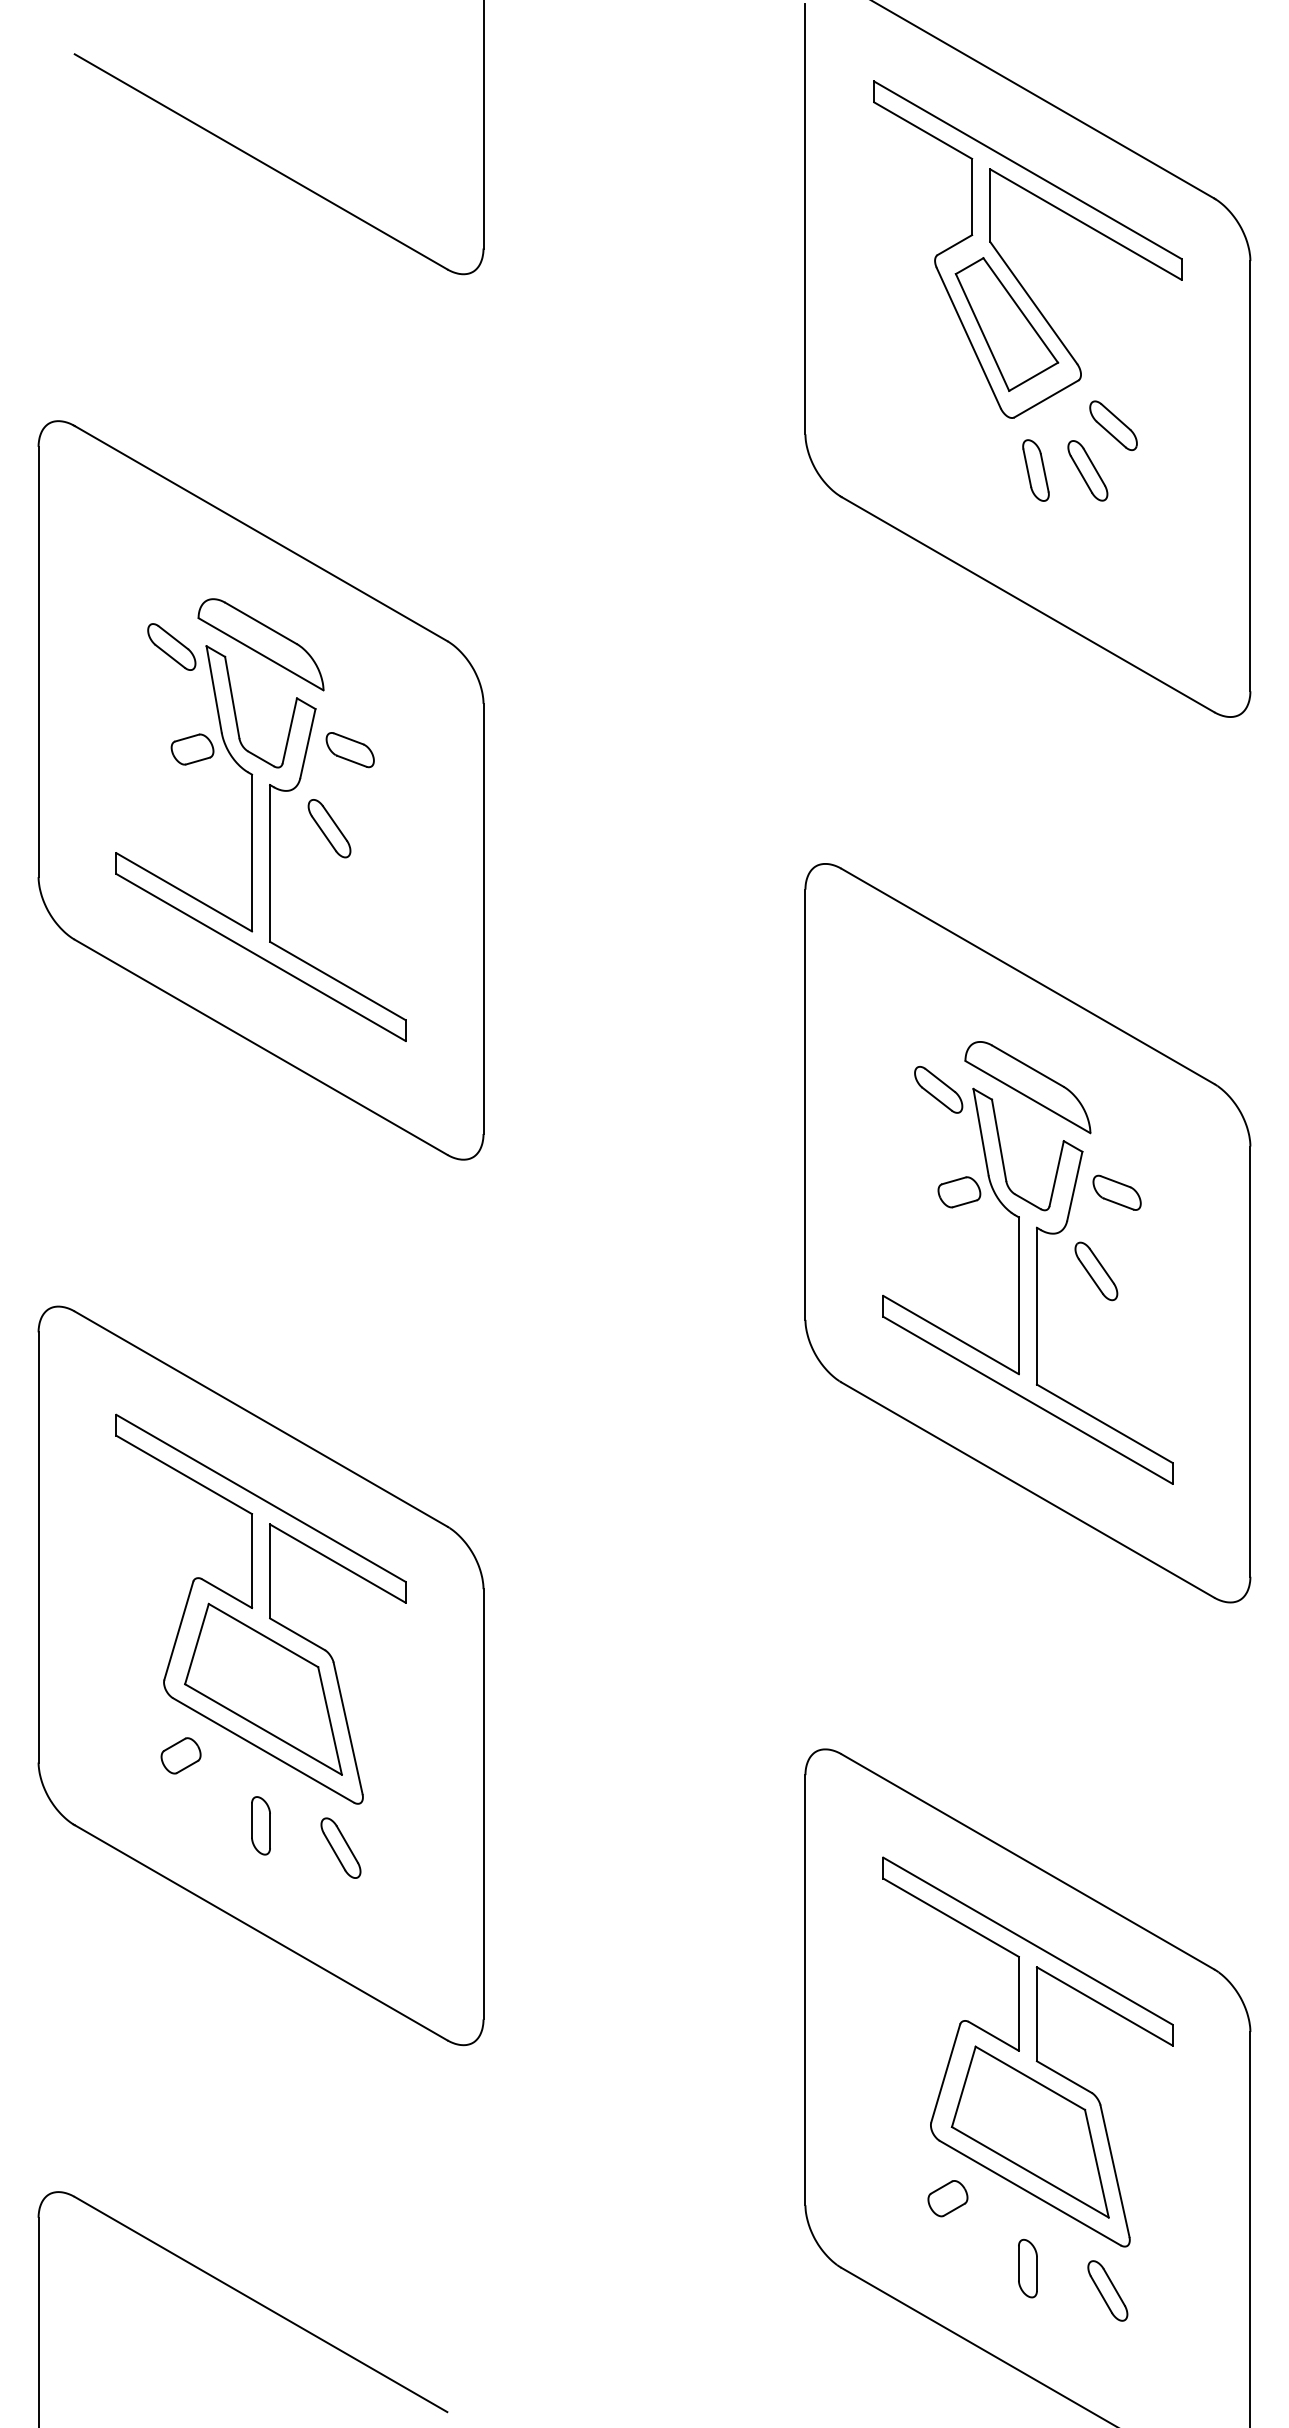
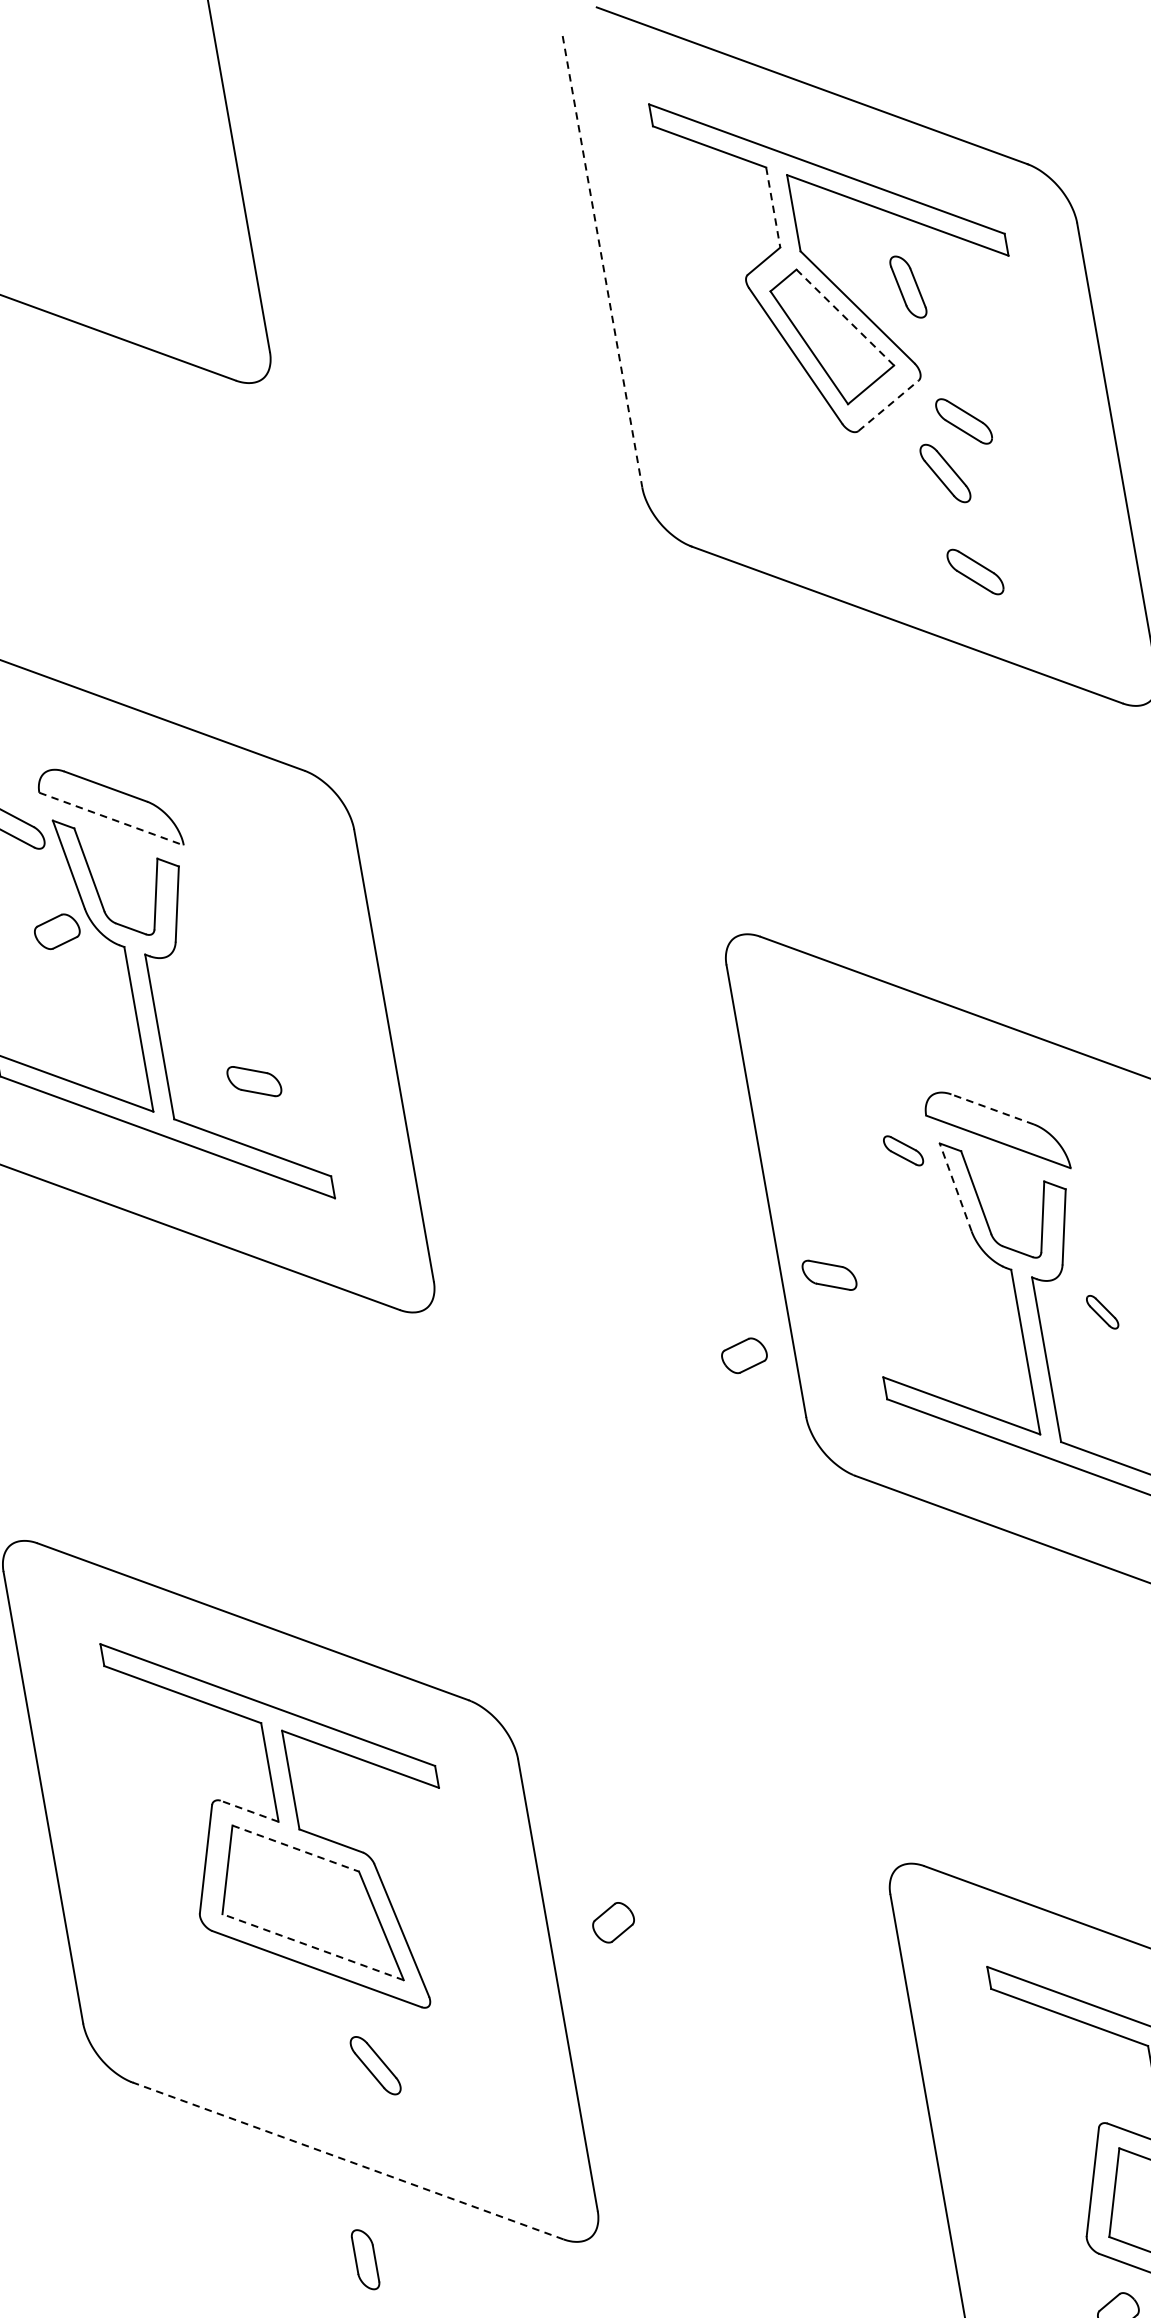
line: (972, 197) -> (773, 207), solid -> dashed
line: (805, 219) -> (602, 261), solid -> dashed
line: (1021, 310) -> (846, 317), solid -> dashed
line: (1046, 398) -> (888, 405), solid -> dashed
part: (1035, 470) -> (907, 287), moved
part: (1099, 566) -> (975, 571), added
line: (261, 654) -> (112, 819), solid -> dashed
part: (349, 750) -> (253, 1082), moved
part: (329, 828) -> (215, 989), removed
line: (1027, 1065) -> (992, 1108), solid -> dashed
part: (938, 1089) -> (903, 1150), size x0.7
line: (981, 1132) -> (956, 1187), solid -> dashed
part: (959, 1192) -> (744, 1355), moved
part: (1116, 1192) -> (828, 1275), moved
part: (1096, 1271) -> (1102, 1312), size x0.6
line: (227, 1593) -> (250, 1811), solid -> dashed
line: (263, 1635) -> (295, 1848), solid -> dashed
line: (263, 1729) -> (313, 1947), solid -> dashed
part: (180, 1755) -> (612, 1922), moved
part: (260, 1825) -> (364, 2259), moved
part: (340, 1847) -> (375, 2065), moved
line: (260, 1932) -> (347, 2160), solid -> dashed

